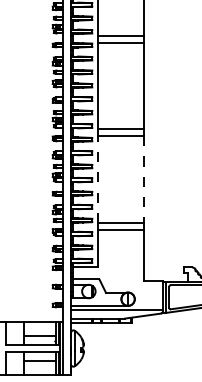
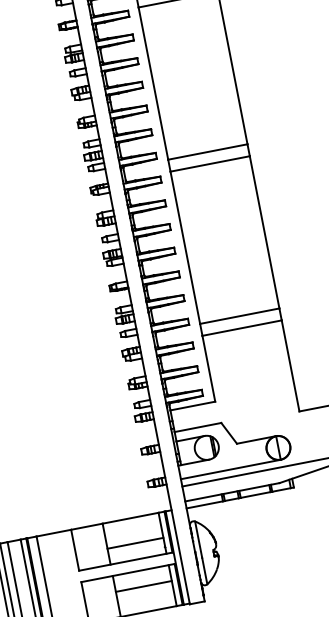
line: (98, 179) -> (185, 247), dashed -> solid
line: (143, 180) -> (264, 233), dashed -> solid

